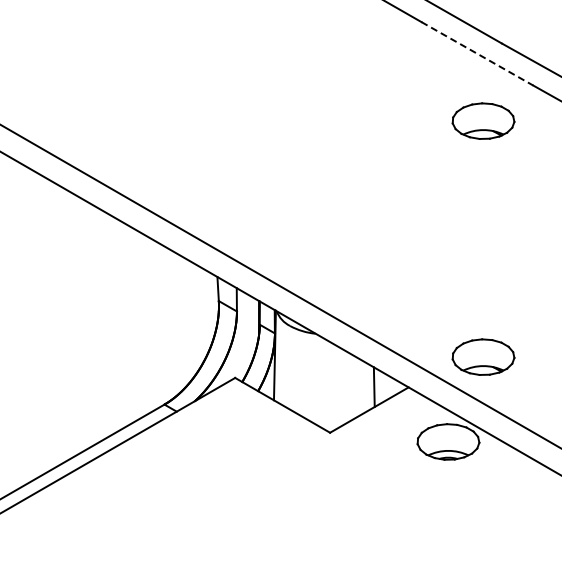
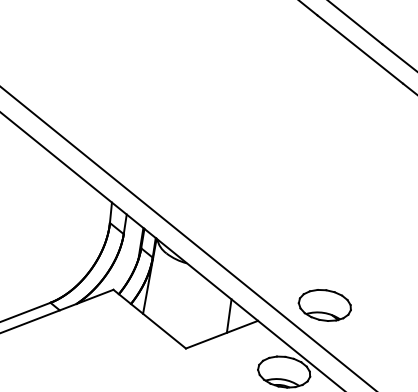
line: (477, 54) -> (360, 50), dashed -> solid
part: (483, 120) -> (356, 106), removed

